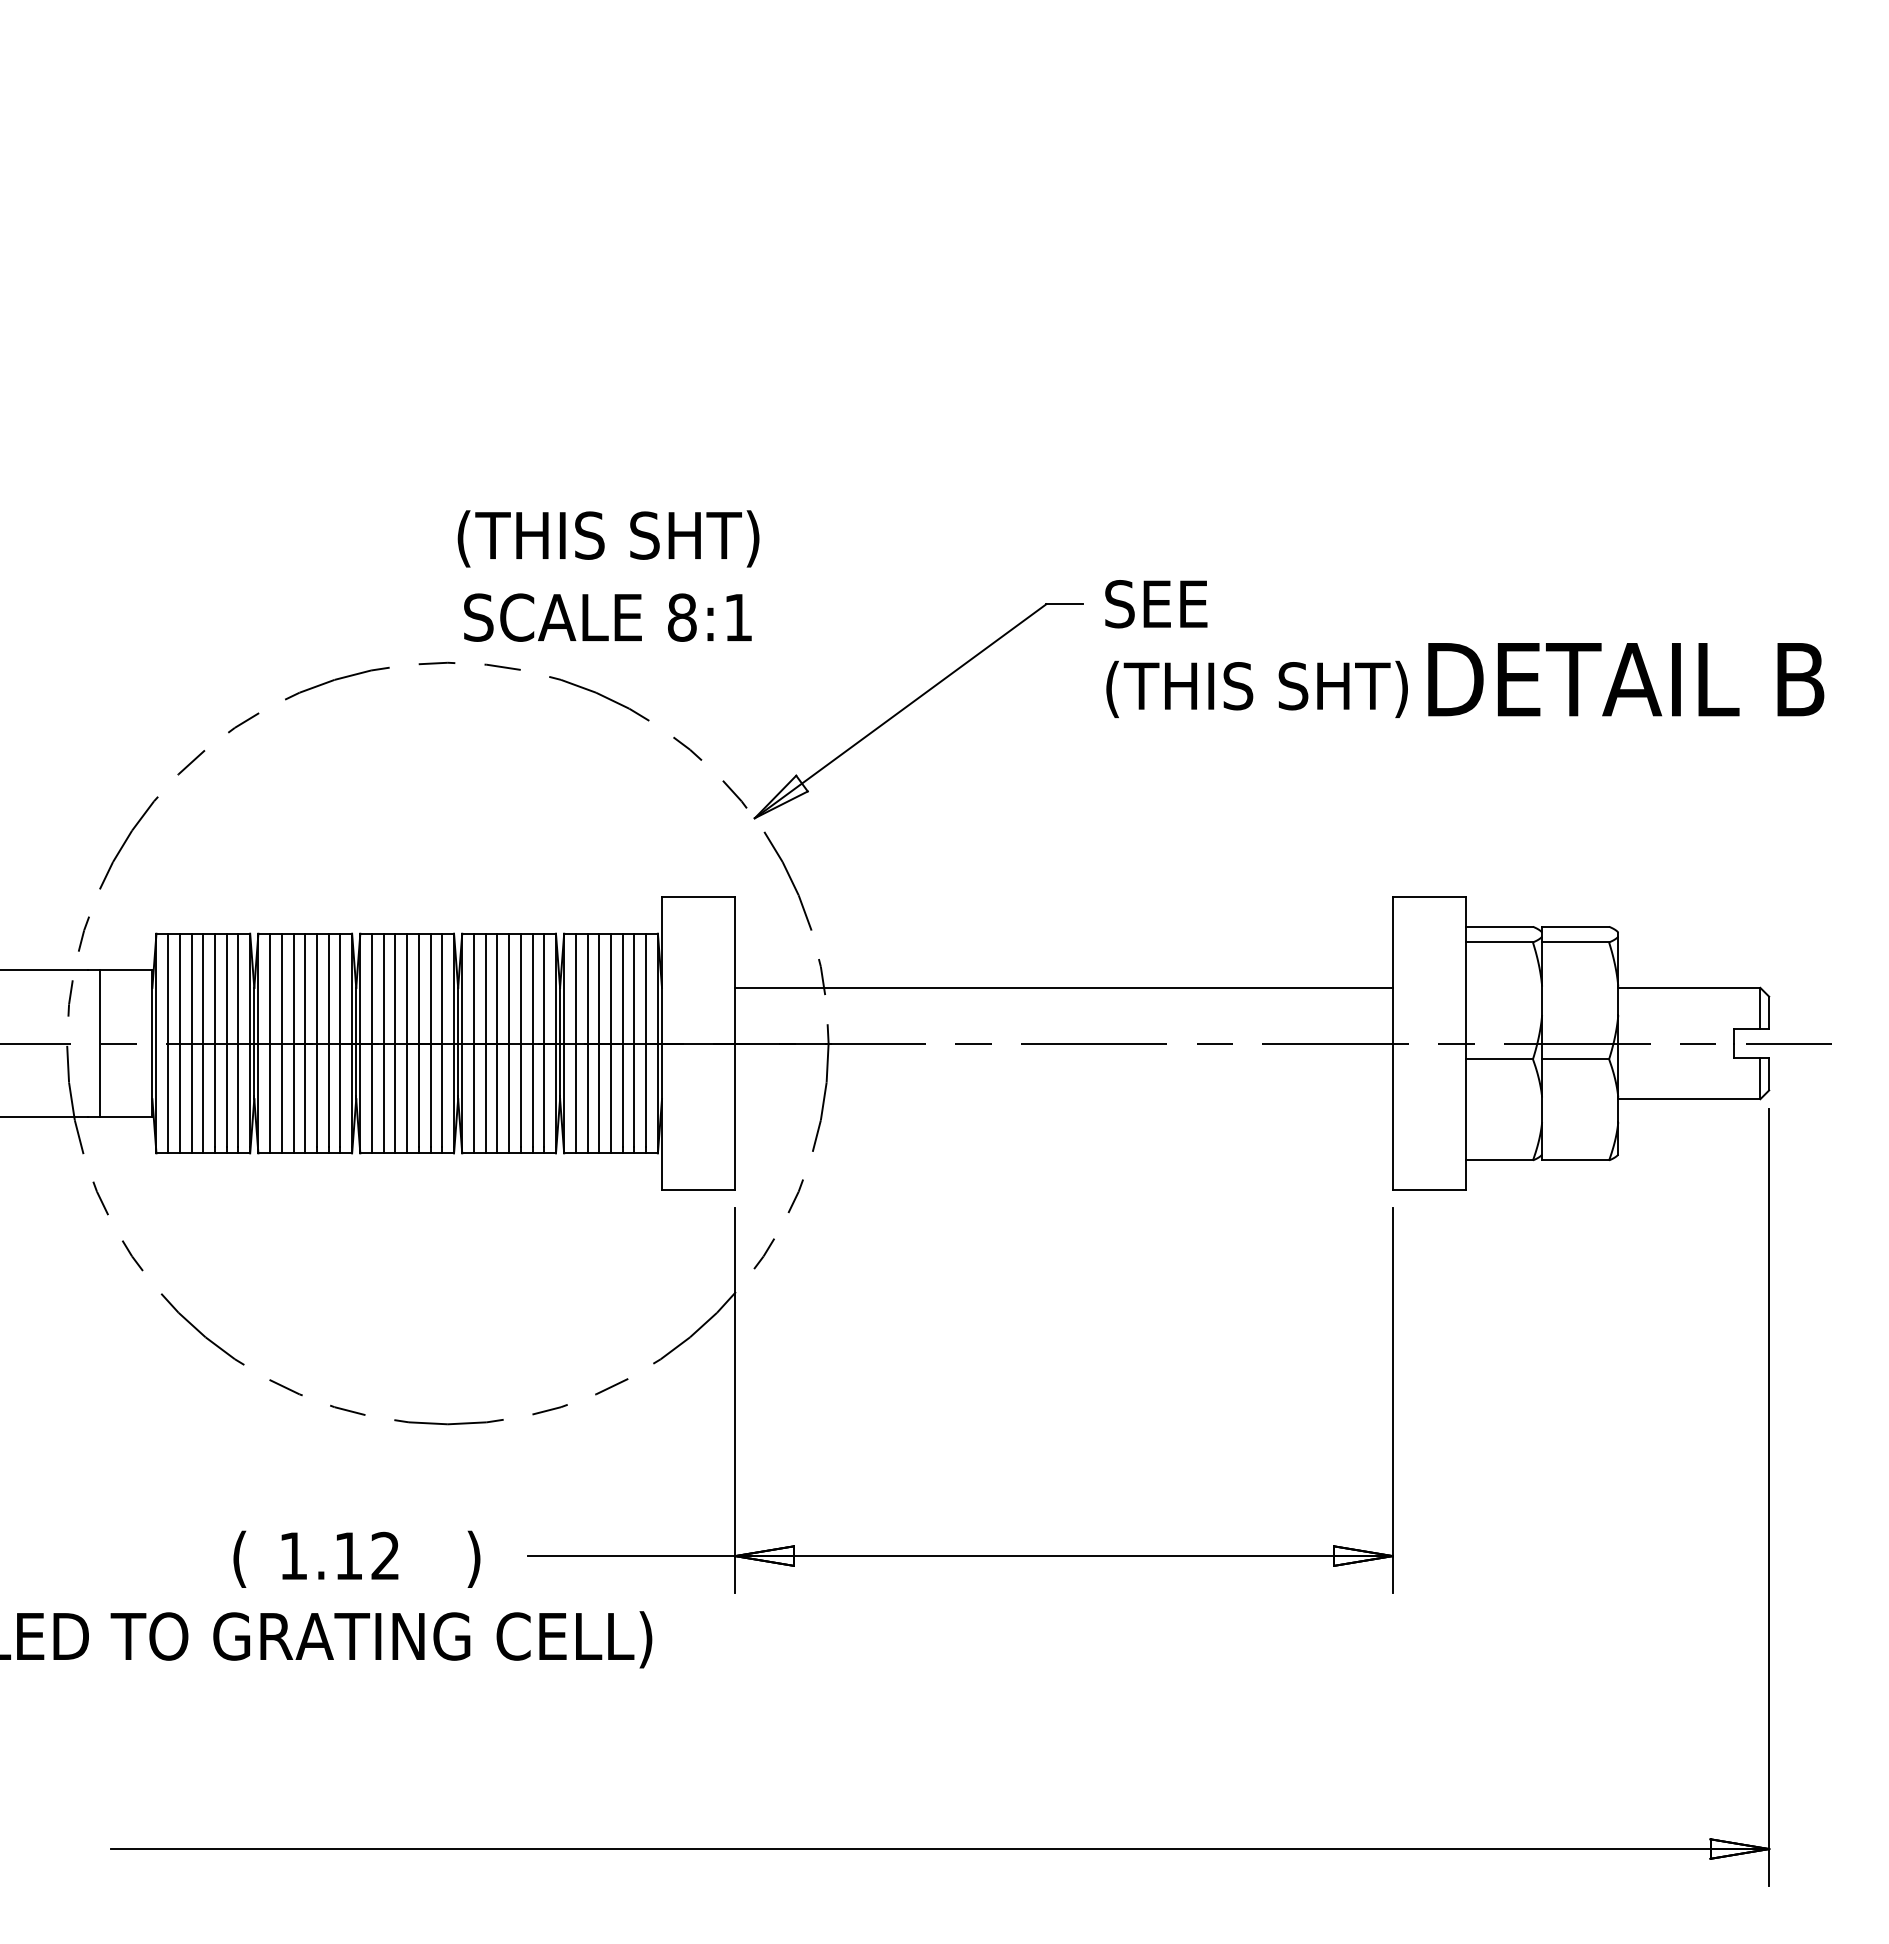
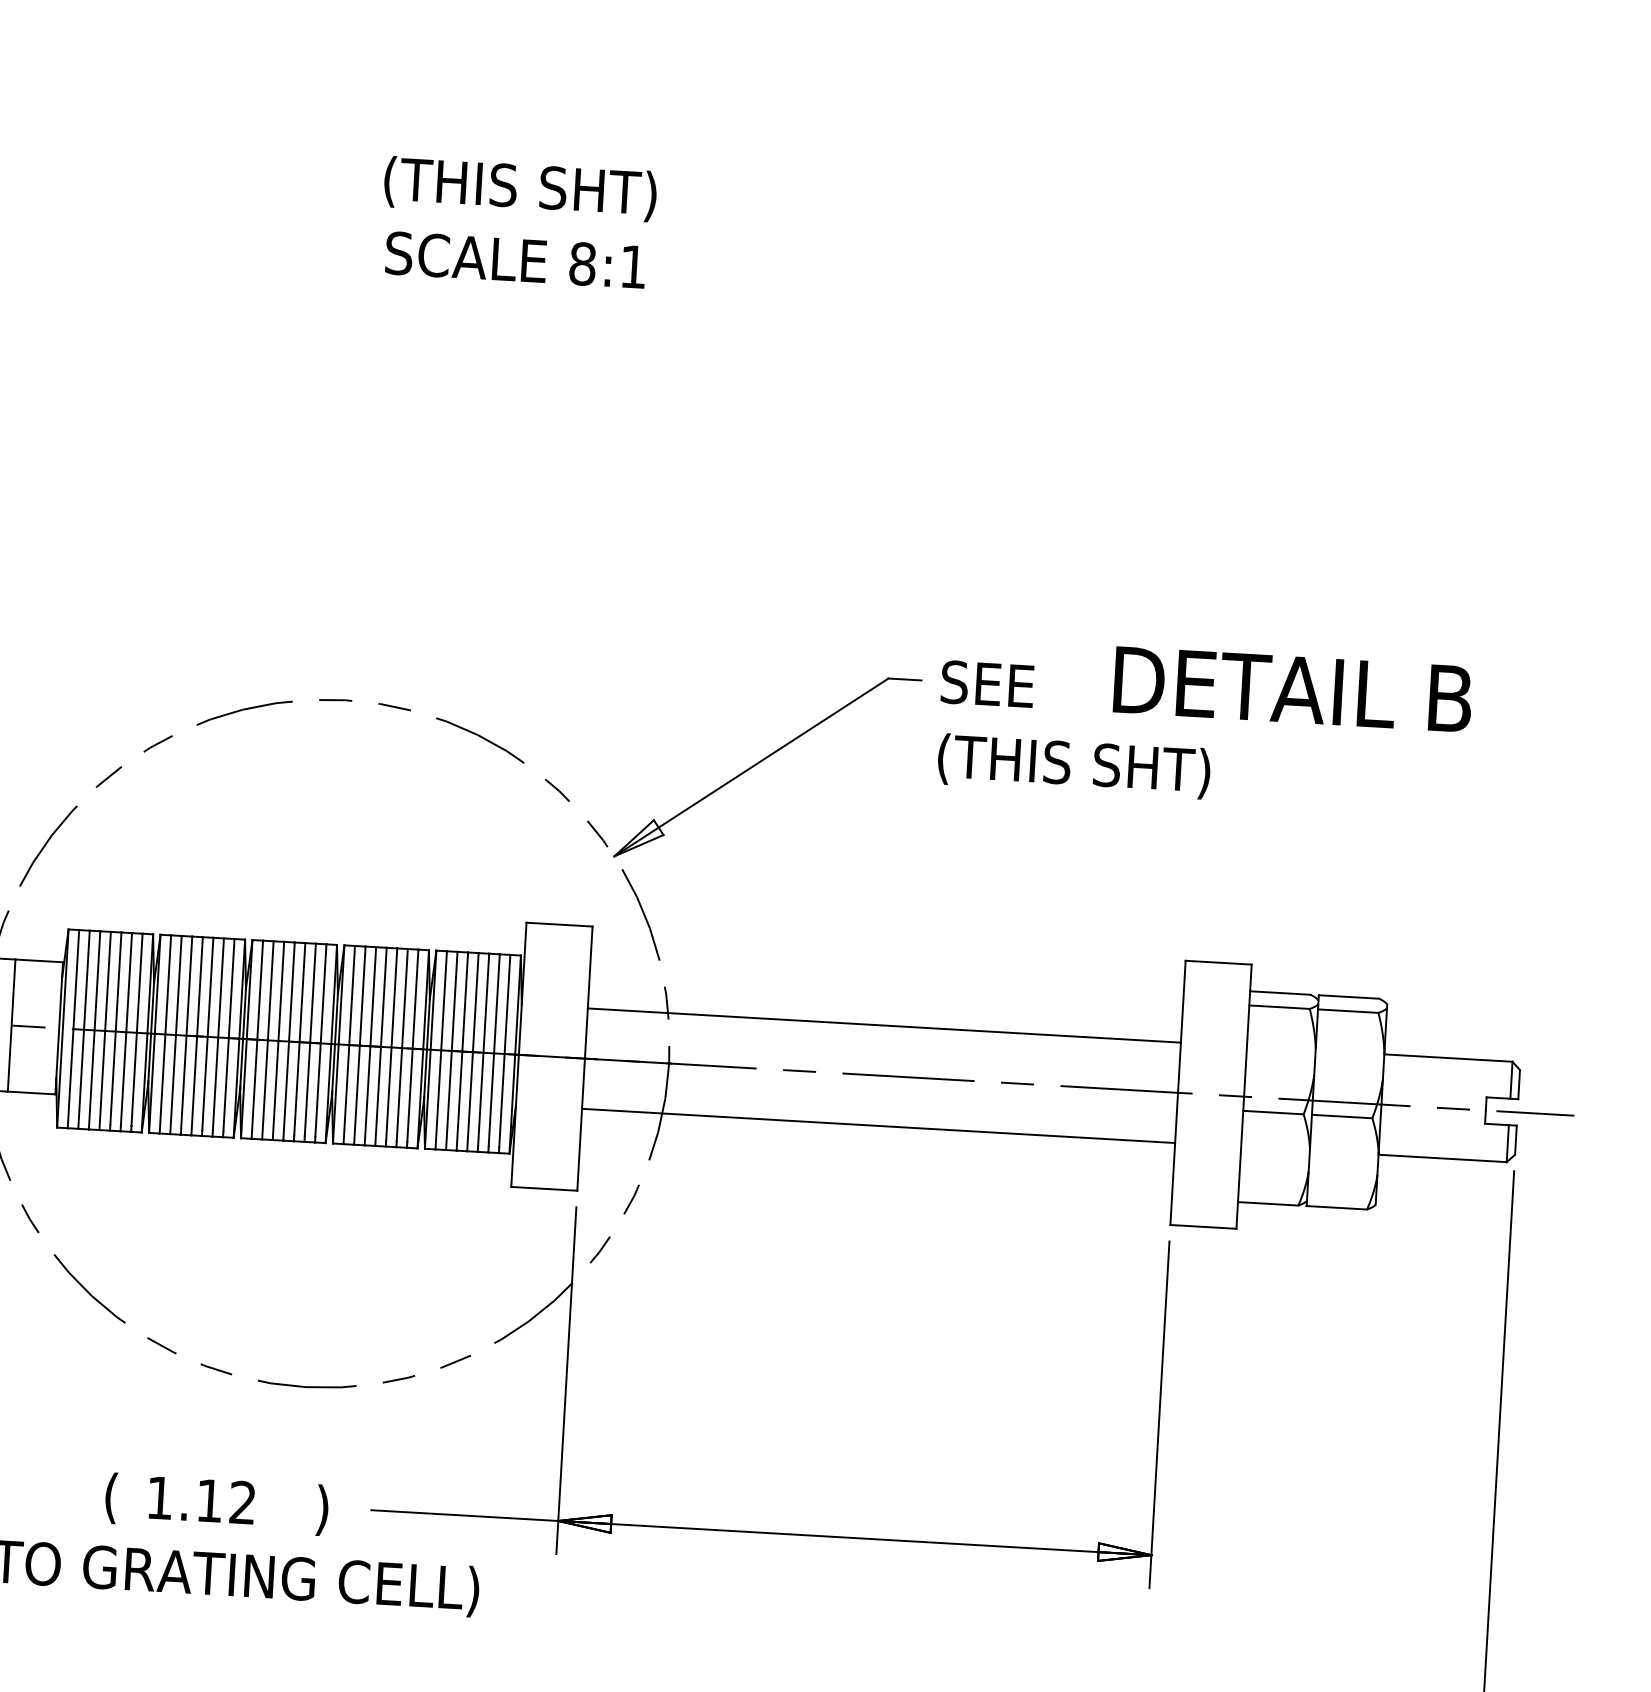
text: (608, 575) -> (518, 222), moved
text: (1626, 679) -> (1293, 689), moved
line: (1063, 1099) -> (878, 1126), added

